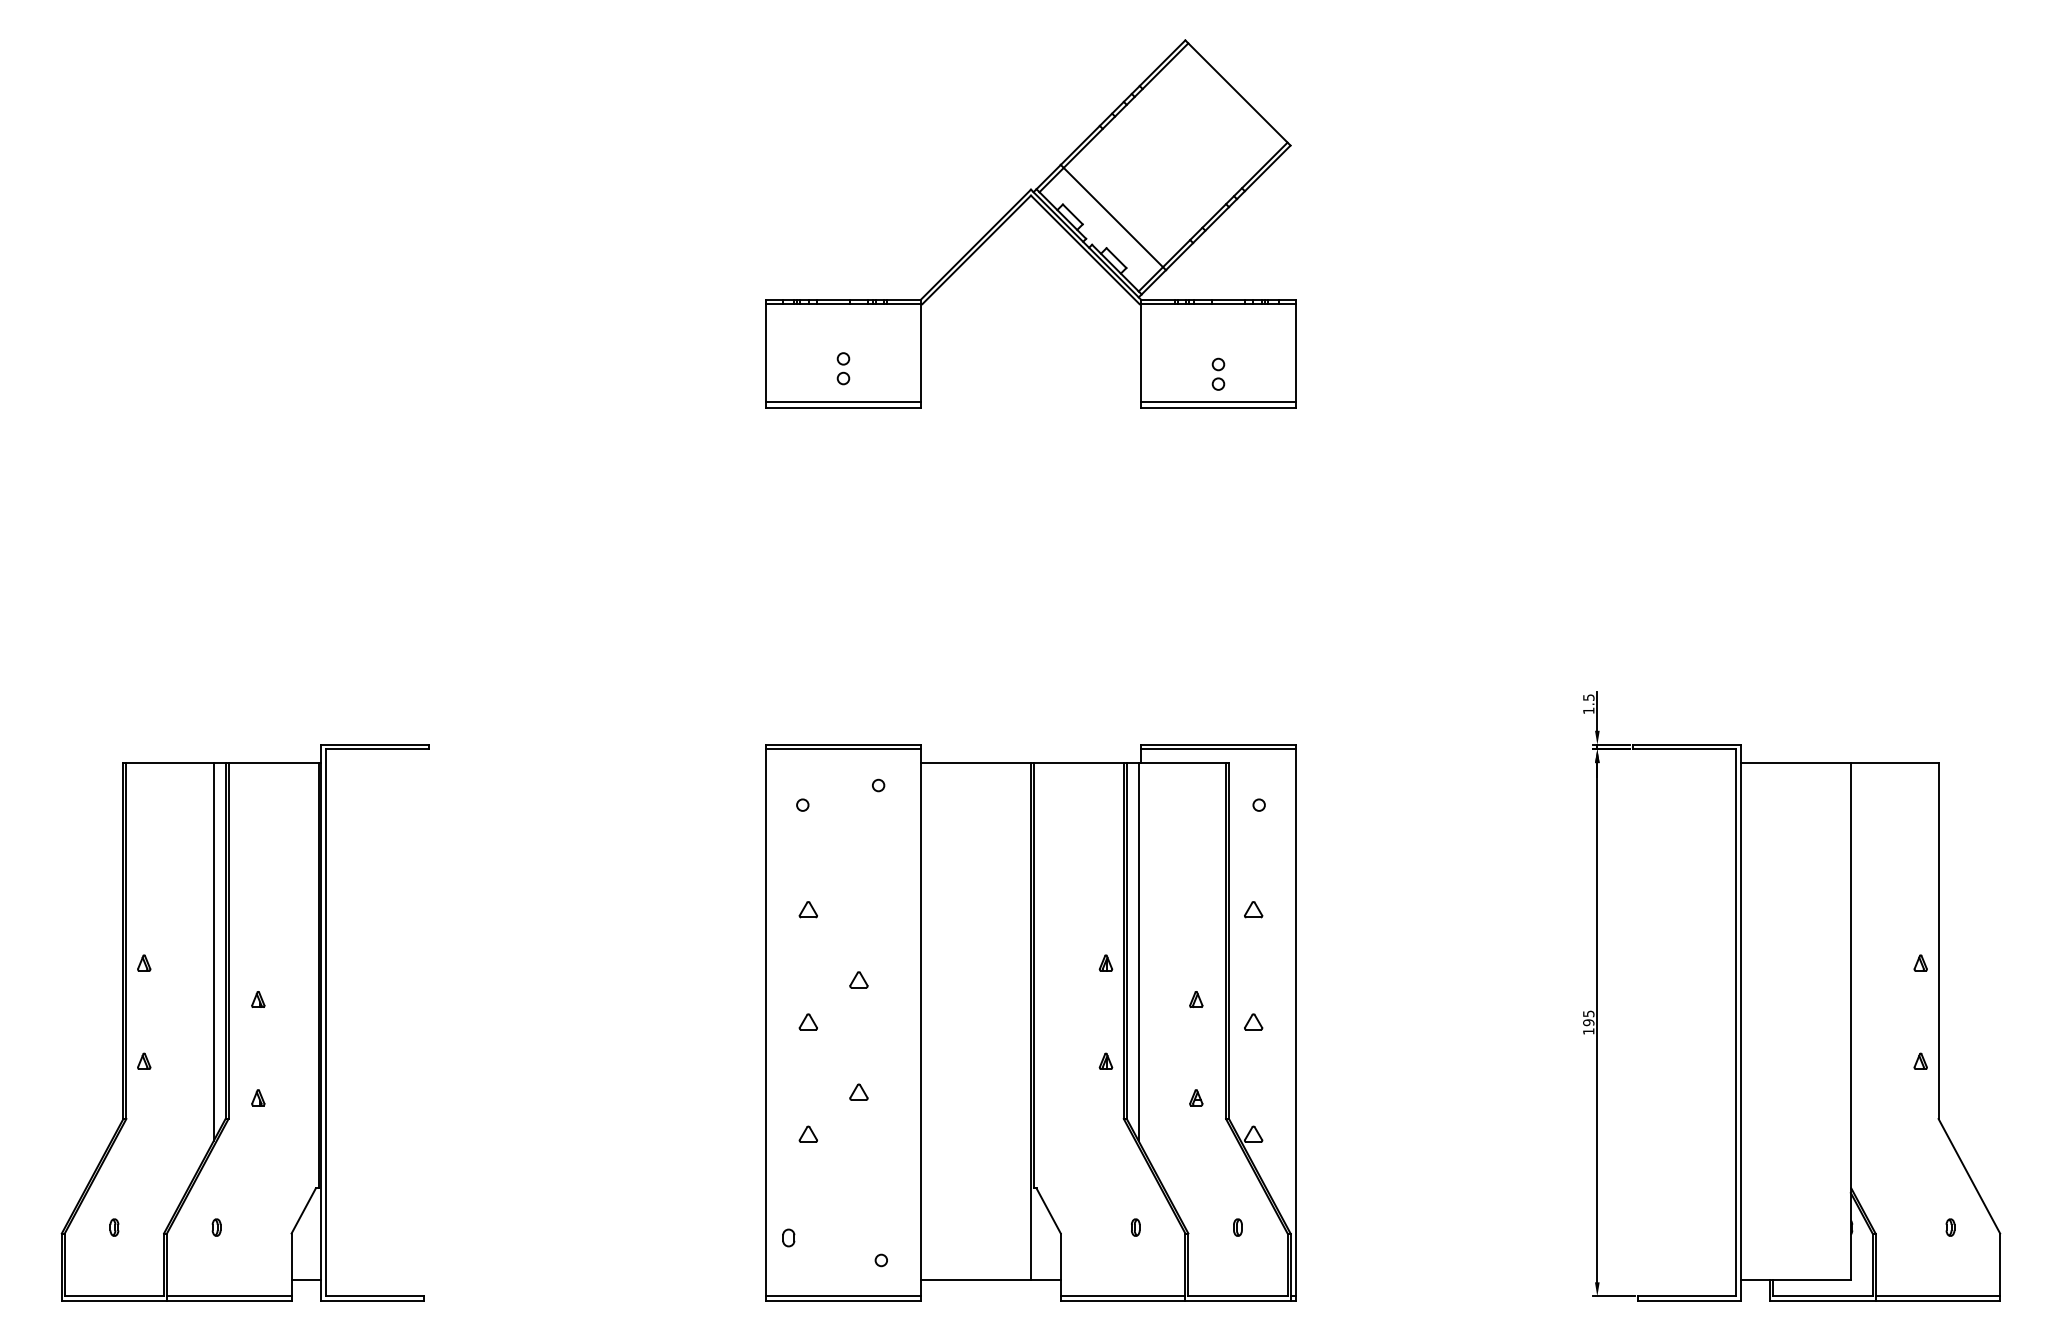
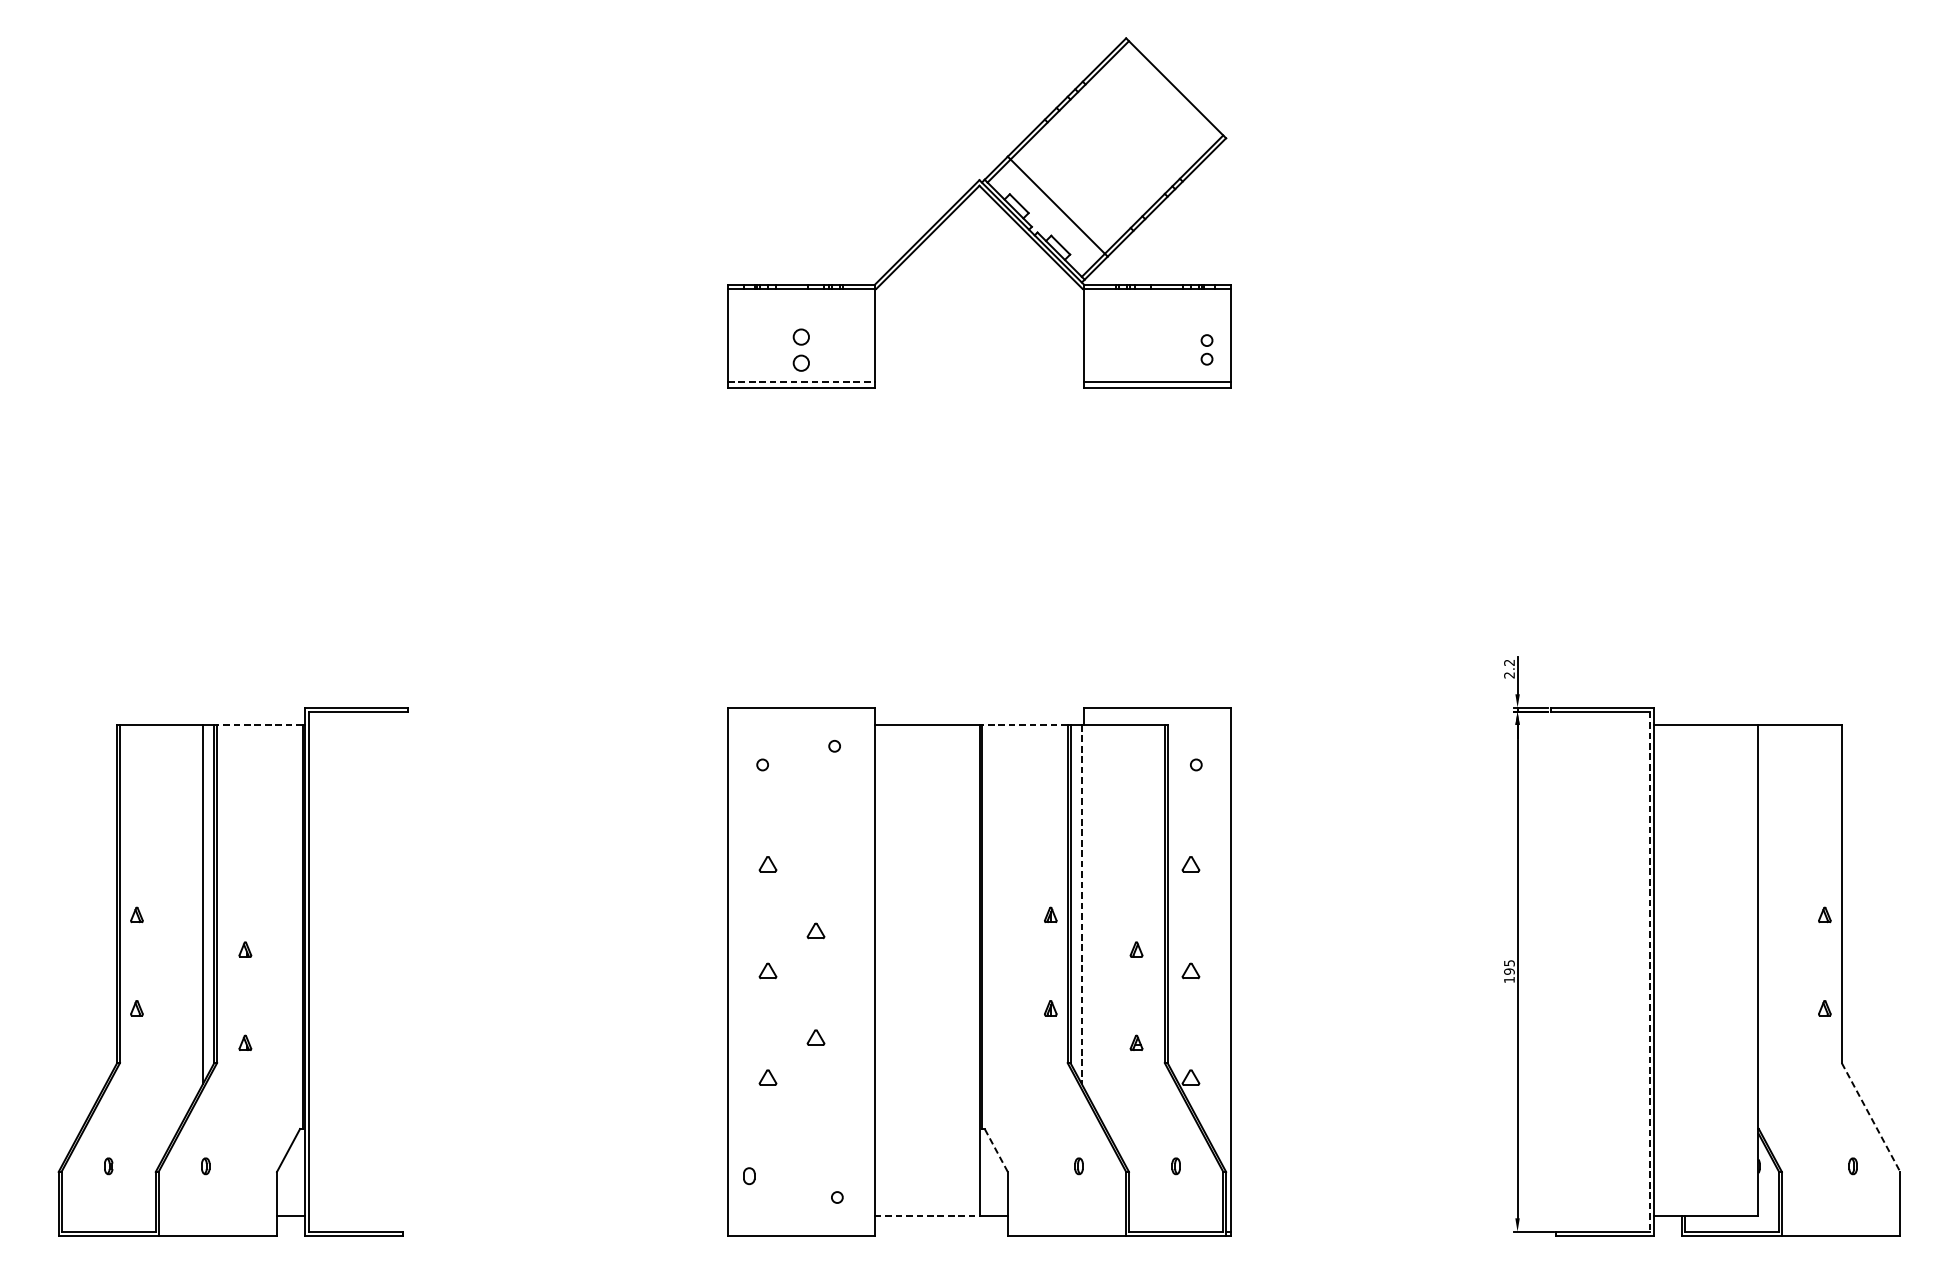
part: (843, 368) -> (801, 350), size x1.4
part: (1218, 373) -> (1207, 349), moved
line: (844, 402) -> (802, 382), solid -> dashed
text: (1588, 704) -> (1509, 669), 1.5 -> 2.2
line: (843, 749) -> (801, 712), removed
line: (1218, 749) -> (1157, 712), removed
line: (273, 763) -> (259, 725), solid -> dashed
line: (1078, 763) -> (1024, 725), solid -> dashed
line: (1138, 952) -> (1081, 904), solid -> dashed
line: (1736, 1022) -> (1649, 971), solid -> dashed
line: (1969, 1176) -> (1871, 1117), solid -> dashed
line: (1048, 1210) -> (996, 1150), solid -> dashed
line: (976, 1280) -> (927, 1216), solid -> dashed
line: (229, 1296) -> (217, 1231), removed
line: (843, 1296) -> (801, 1231), removed
line: (1122, 1296) -> (1066, 1231), removed
line: (1937, 1296) -> (1840, 1231), removed

